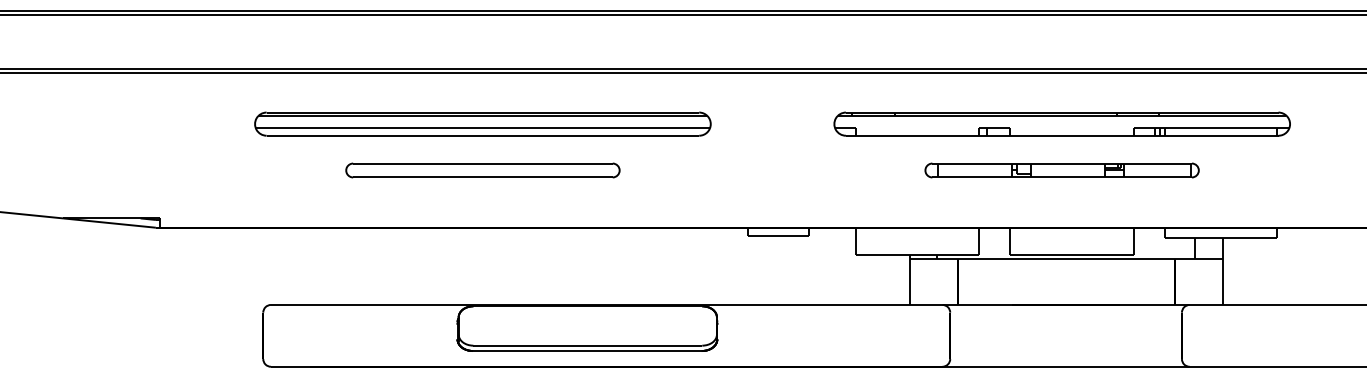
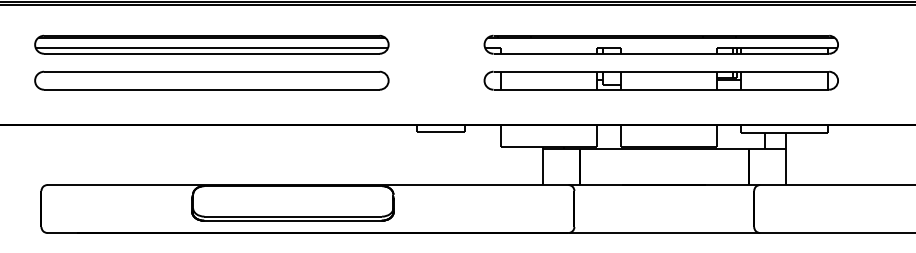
part: (482, 170) -> (211, 80), size x1.67
part: (1061, 170) -> (660, 80), size x1.67

